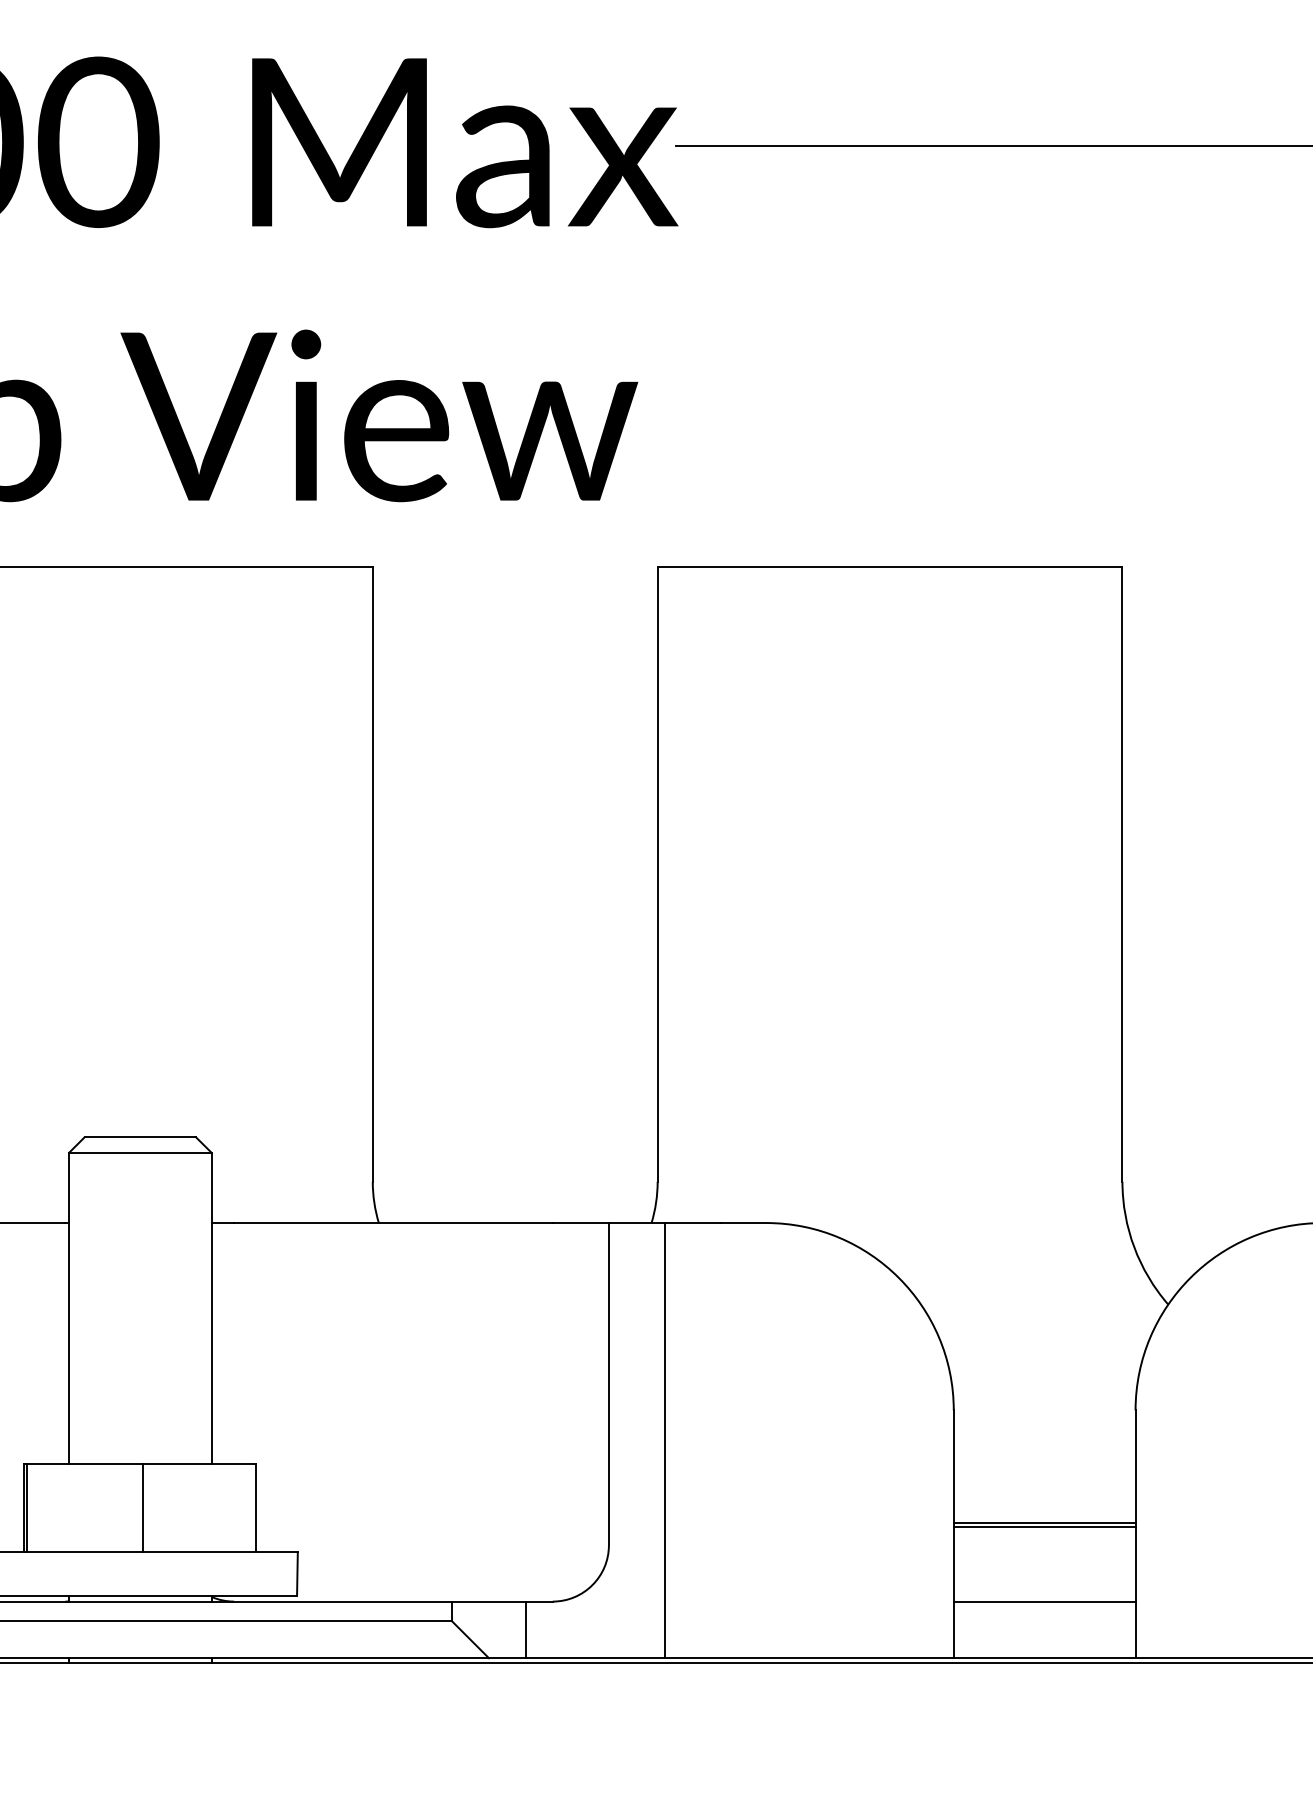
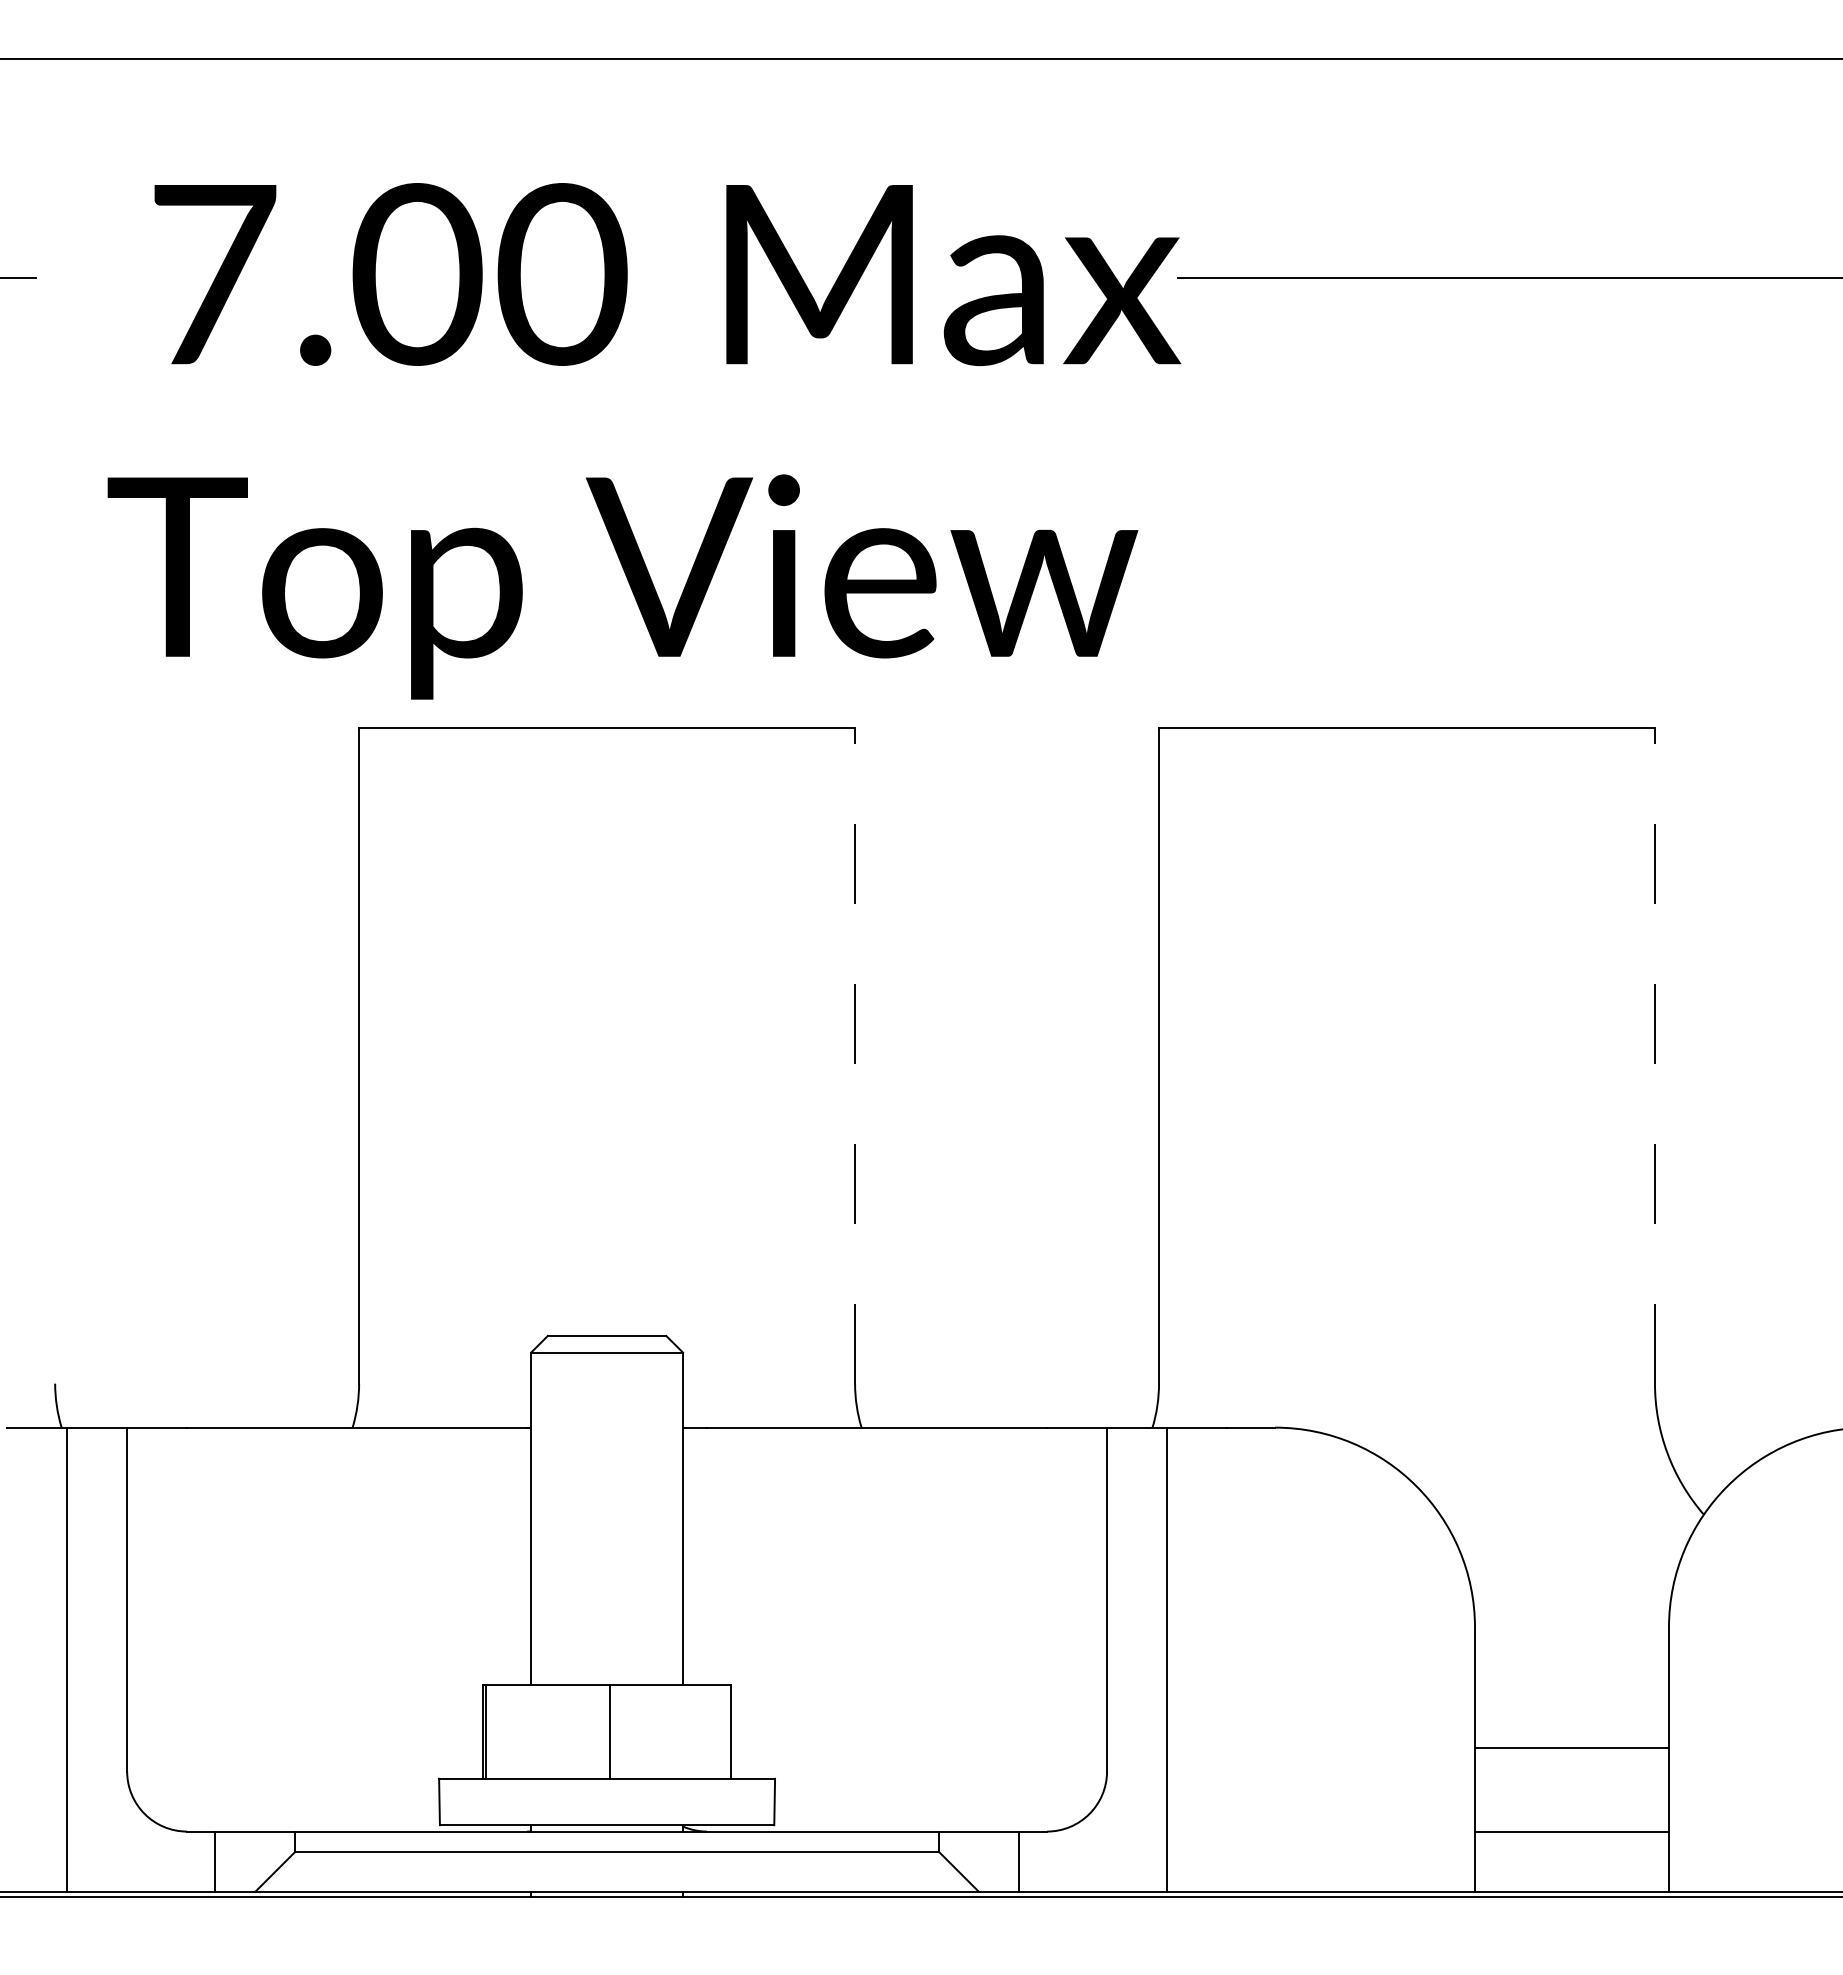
line: (373, 874) -> (855, 1055), solid -> dashed
line: (1122, 874) -> (1654, 1055), solid -> dashed
line: (1044, 1526) -> (1571, 1751), removed

